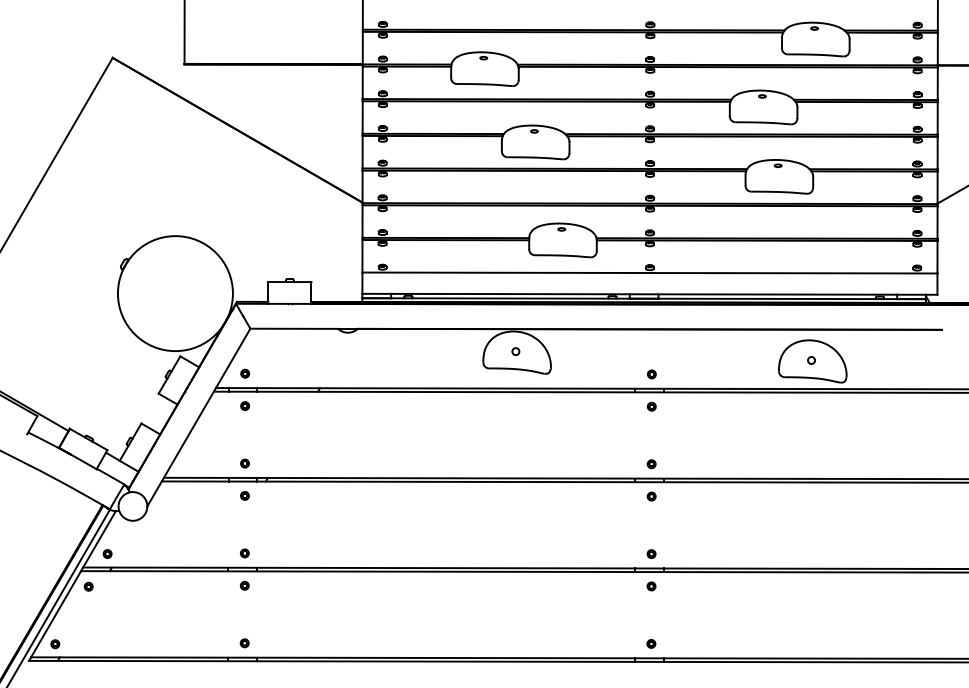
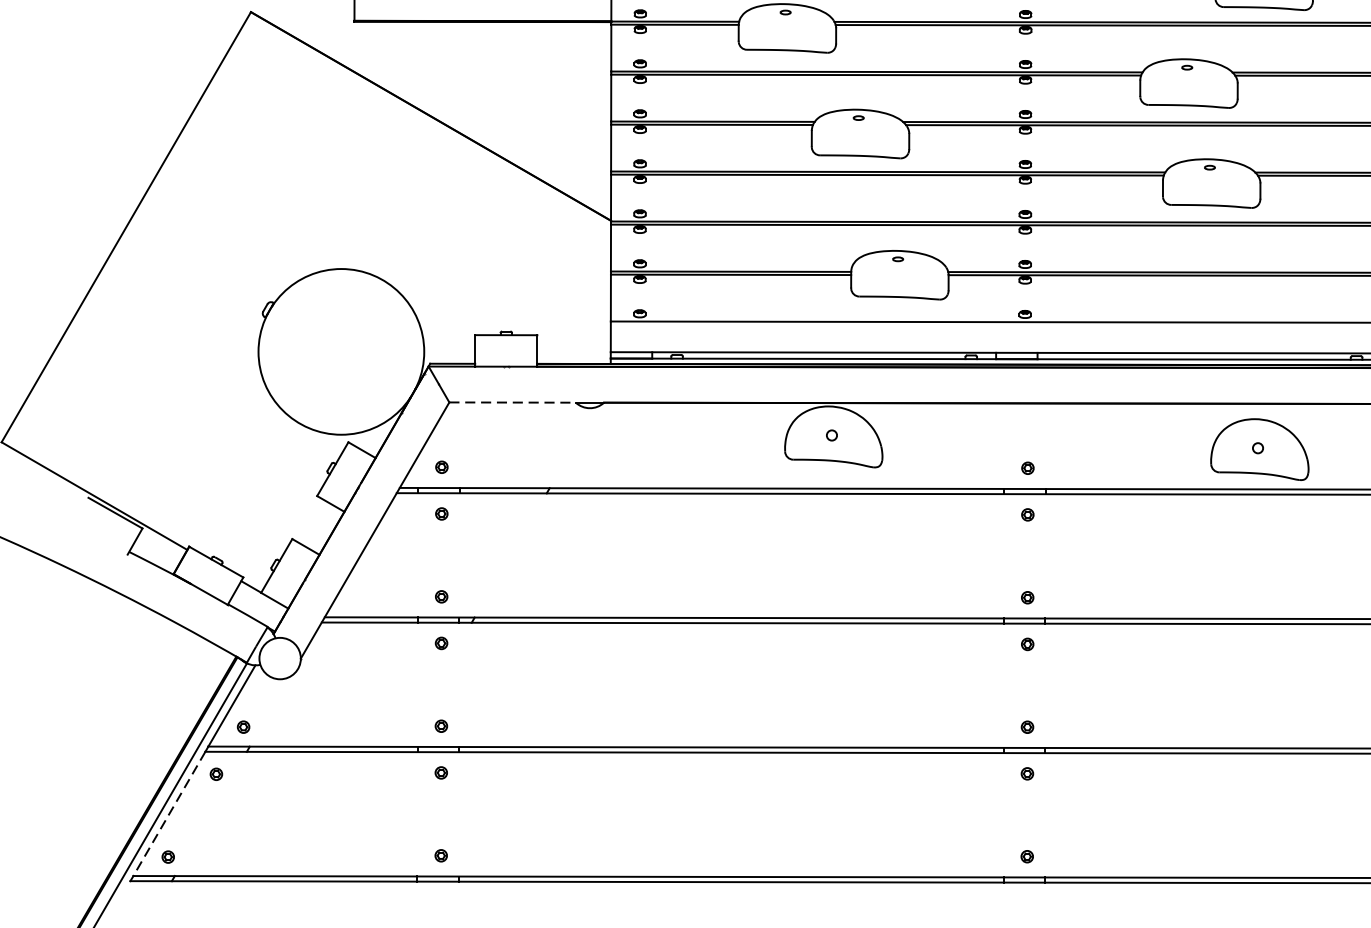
line: (294, 328) -> (512, 402), solid -> dashed
line: (56, 614) -> (169, 814), solid -> dashed

